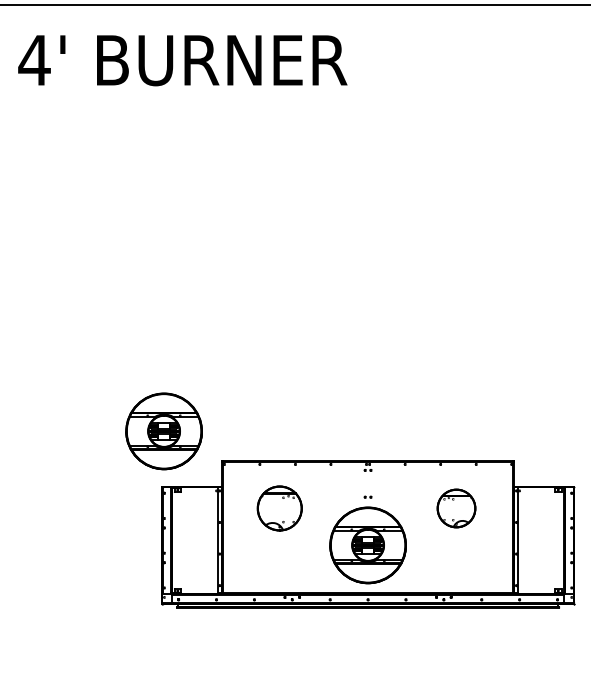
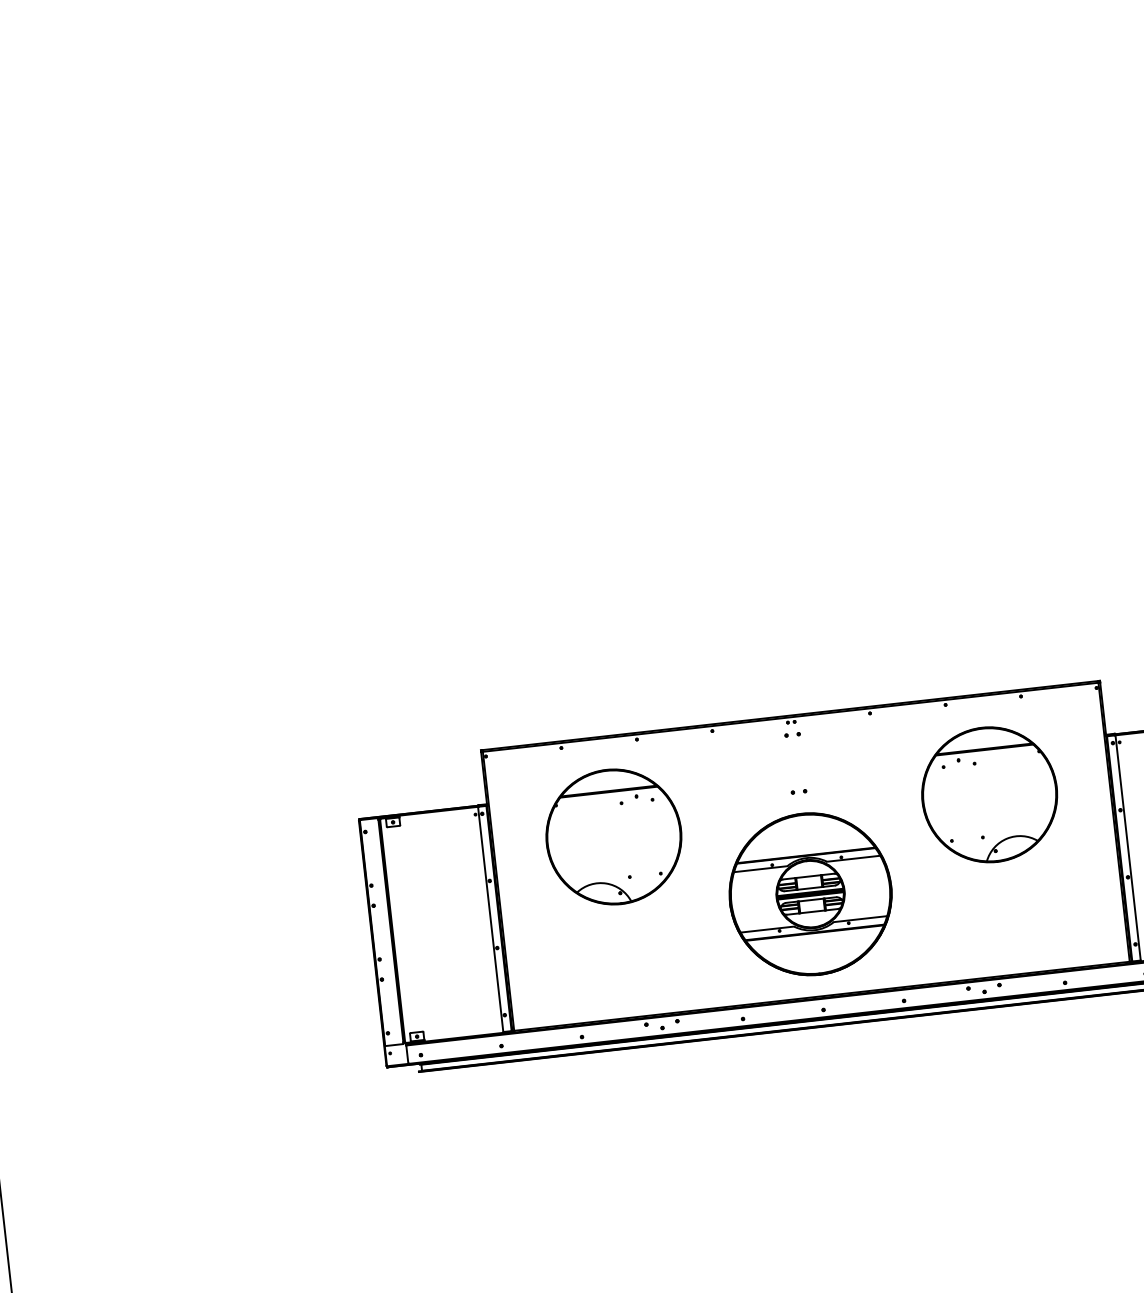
part: (163, 431) -> (348, 701), removed
part: (279, 508) -> (613, 836), size x1.43
part: (456, 508) -> (989, 794), size x1.67

